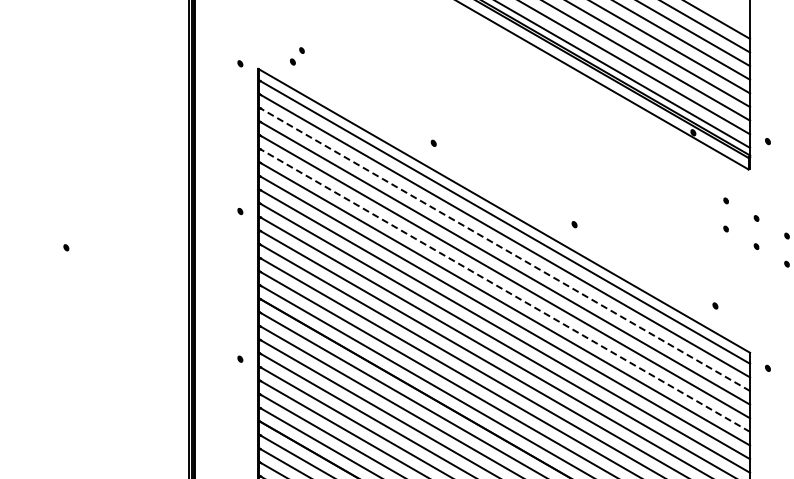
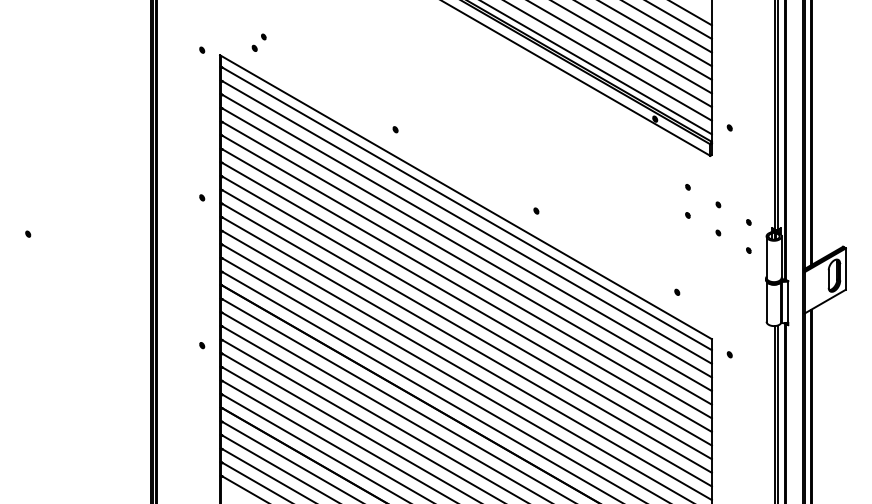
line: (504, 249) -> (466, 235), dashed -> solid
line: (504, 290) -> (466, 276), dashed -> solid

